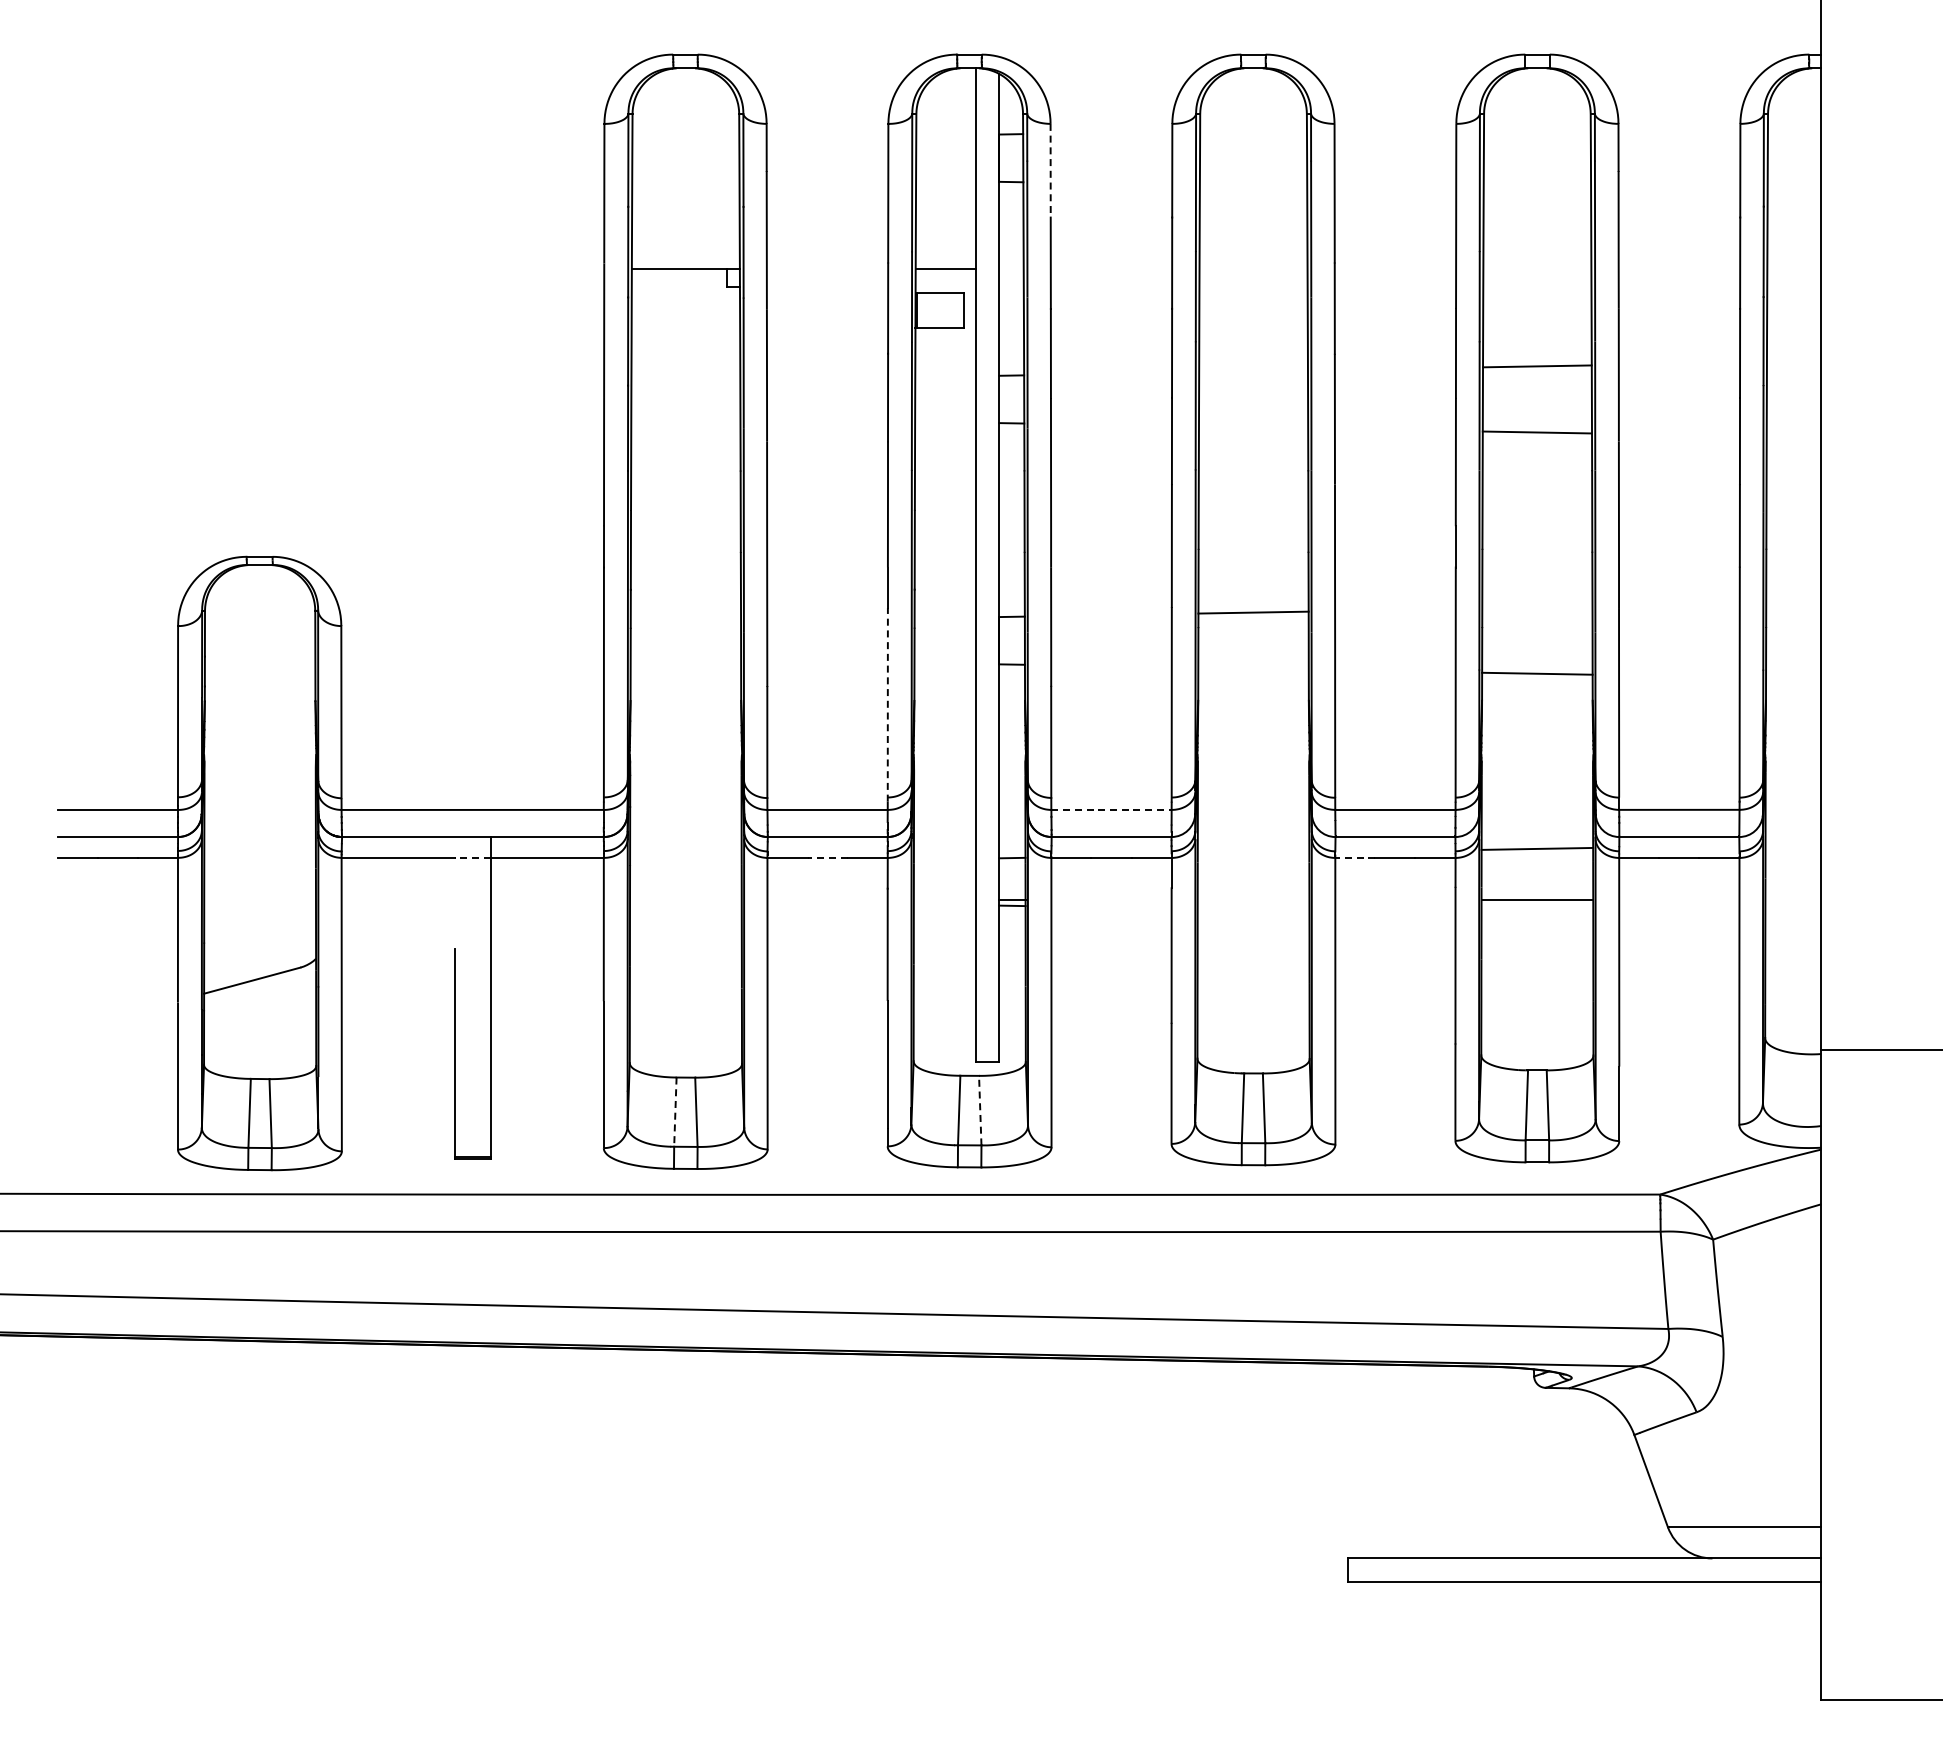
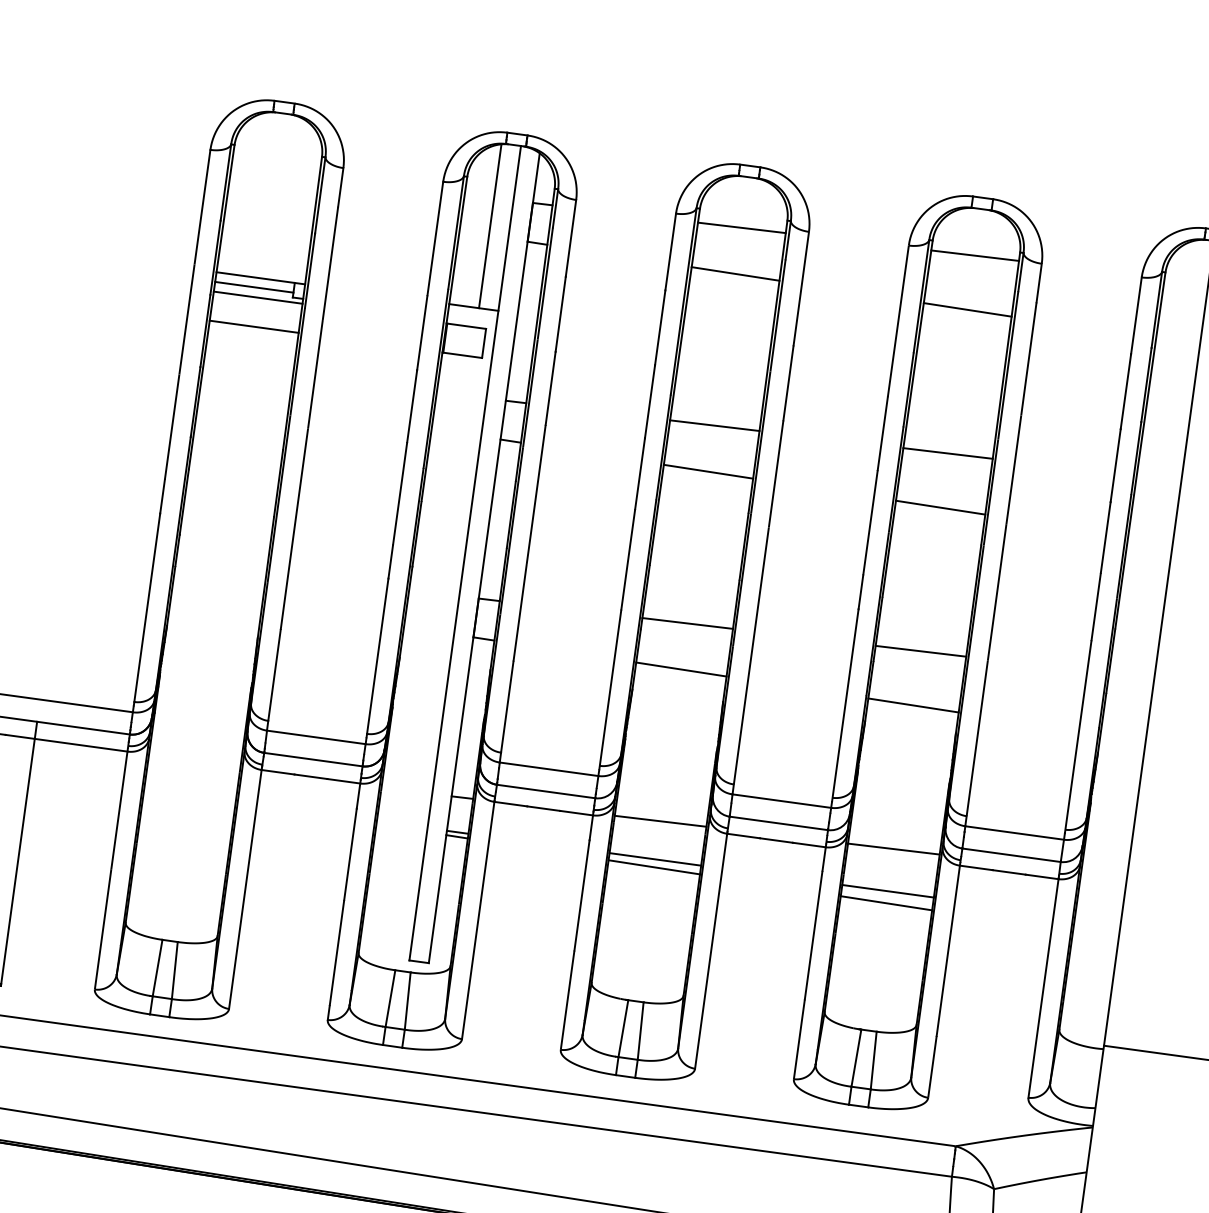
line: (1537, 125) -> (975, 256), added
line: (1253, 130) -> (741, 228), added
line: (952, 169) -> (490, 226), added
line: (1050, 170) -> (570, 238), dashed -> solid
line: (1253, 186) -> (735, 274), added
line: (1537, 191) -> (967, 310), added
line: (679, 281) -> (254, 287), added
line: (685, 293) -> (257, 298), added
line: (685, 328) -> (253, 326), added
line: (1253, 371) -> (714, 425), added
line: (1253, 427) -> (708, 471), added
line: (1537, 607) -> (921, 651), added
line: (1253, 668) -> (681, 669), added
line: (887, 704) -> (377, 657), dashed -> solid
line: (1111, 809) -> (549, 768), dashed -> solid
line: (1253, 853) -> (660, 820), added
line: (473, 857) -> (20, 736), dashed -> solid
line: (827, 857) -> (310, 776), dashed -> solid
line: (1354, 857) -> (742, 835), dashed -> solid
line: (1253, 900) -> (655, 859), added
line: (1253, 910) -> (654, 867), added
line: (1537, 914) -> (886, 902), added
line: (980, 1110) -> (407, 1000), dashed -> solid
line: (675, 1112) -> (157, 968), dashed -> solid

